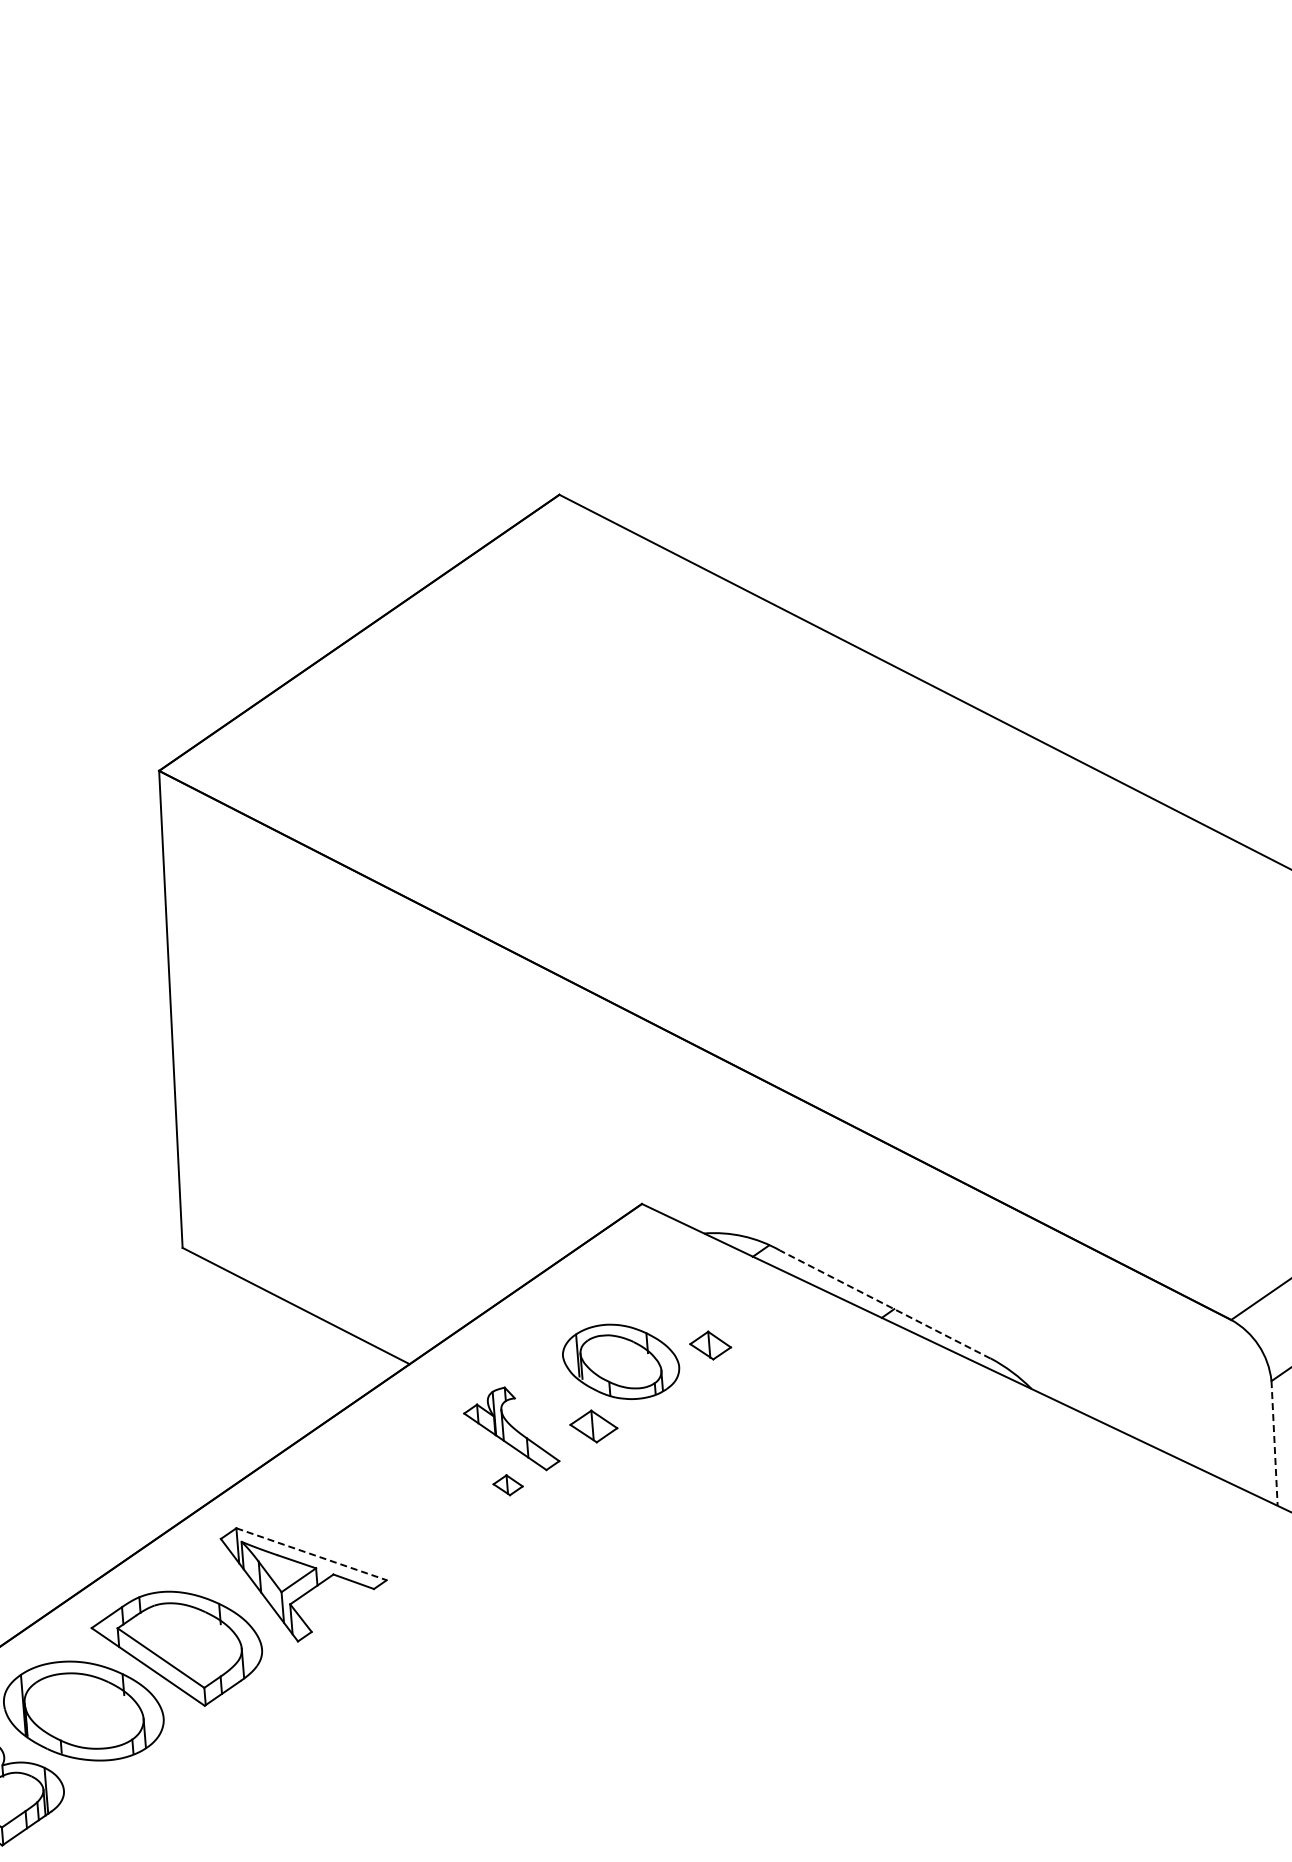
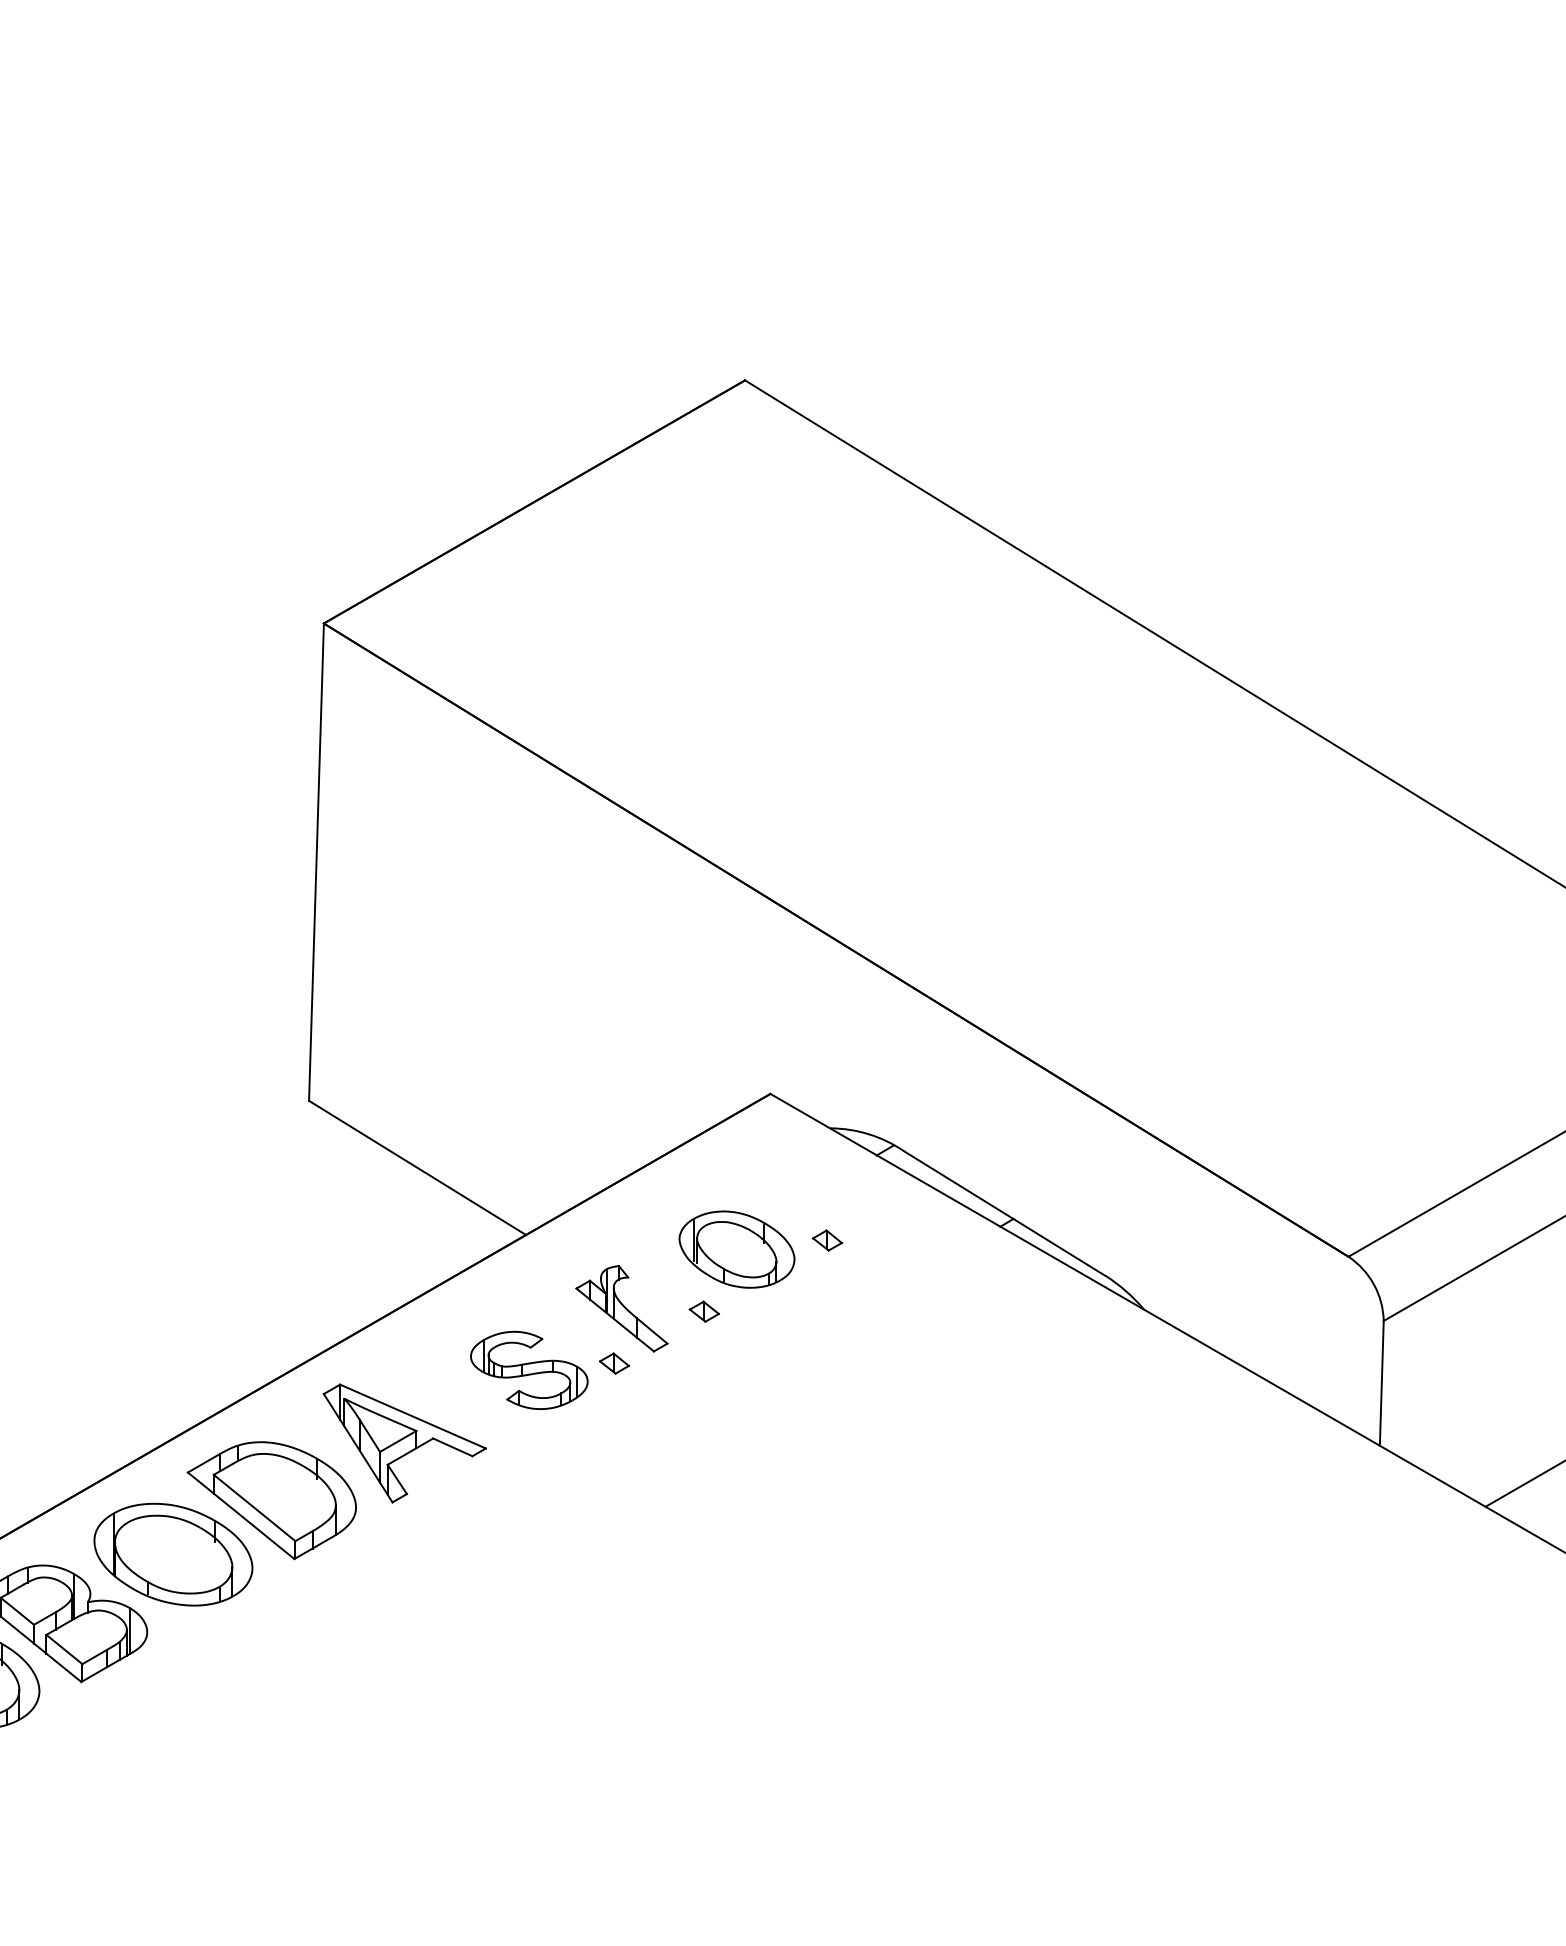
line: (884, 1304) -> (1004, 1213), dashed -> solid
part: (710, 1345) -> (827, 1240), size x0.71
part: (592, 1426) -> (703, 1311), size x0.62
line: (1274, 1443) -> (1381, 1383), dashed -> solid
part: (423, 1497) -> (529, 1369), added
line: (312, 1554) -> (413, 1416), dashed -> solid

